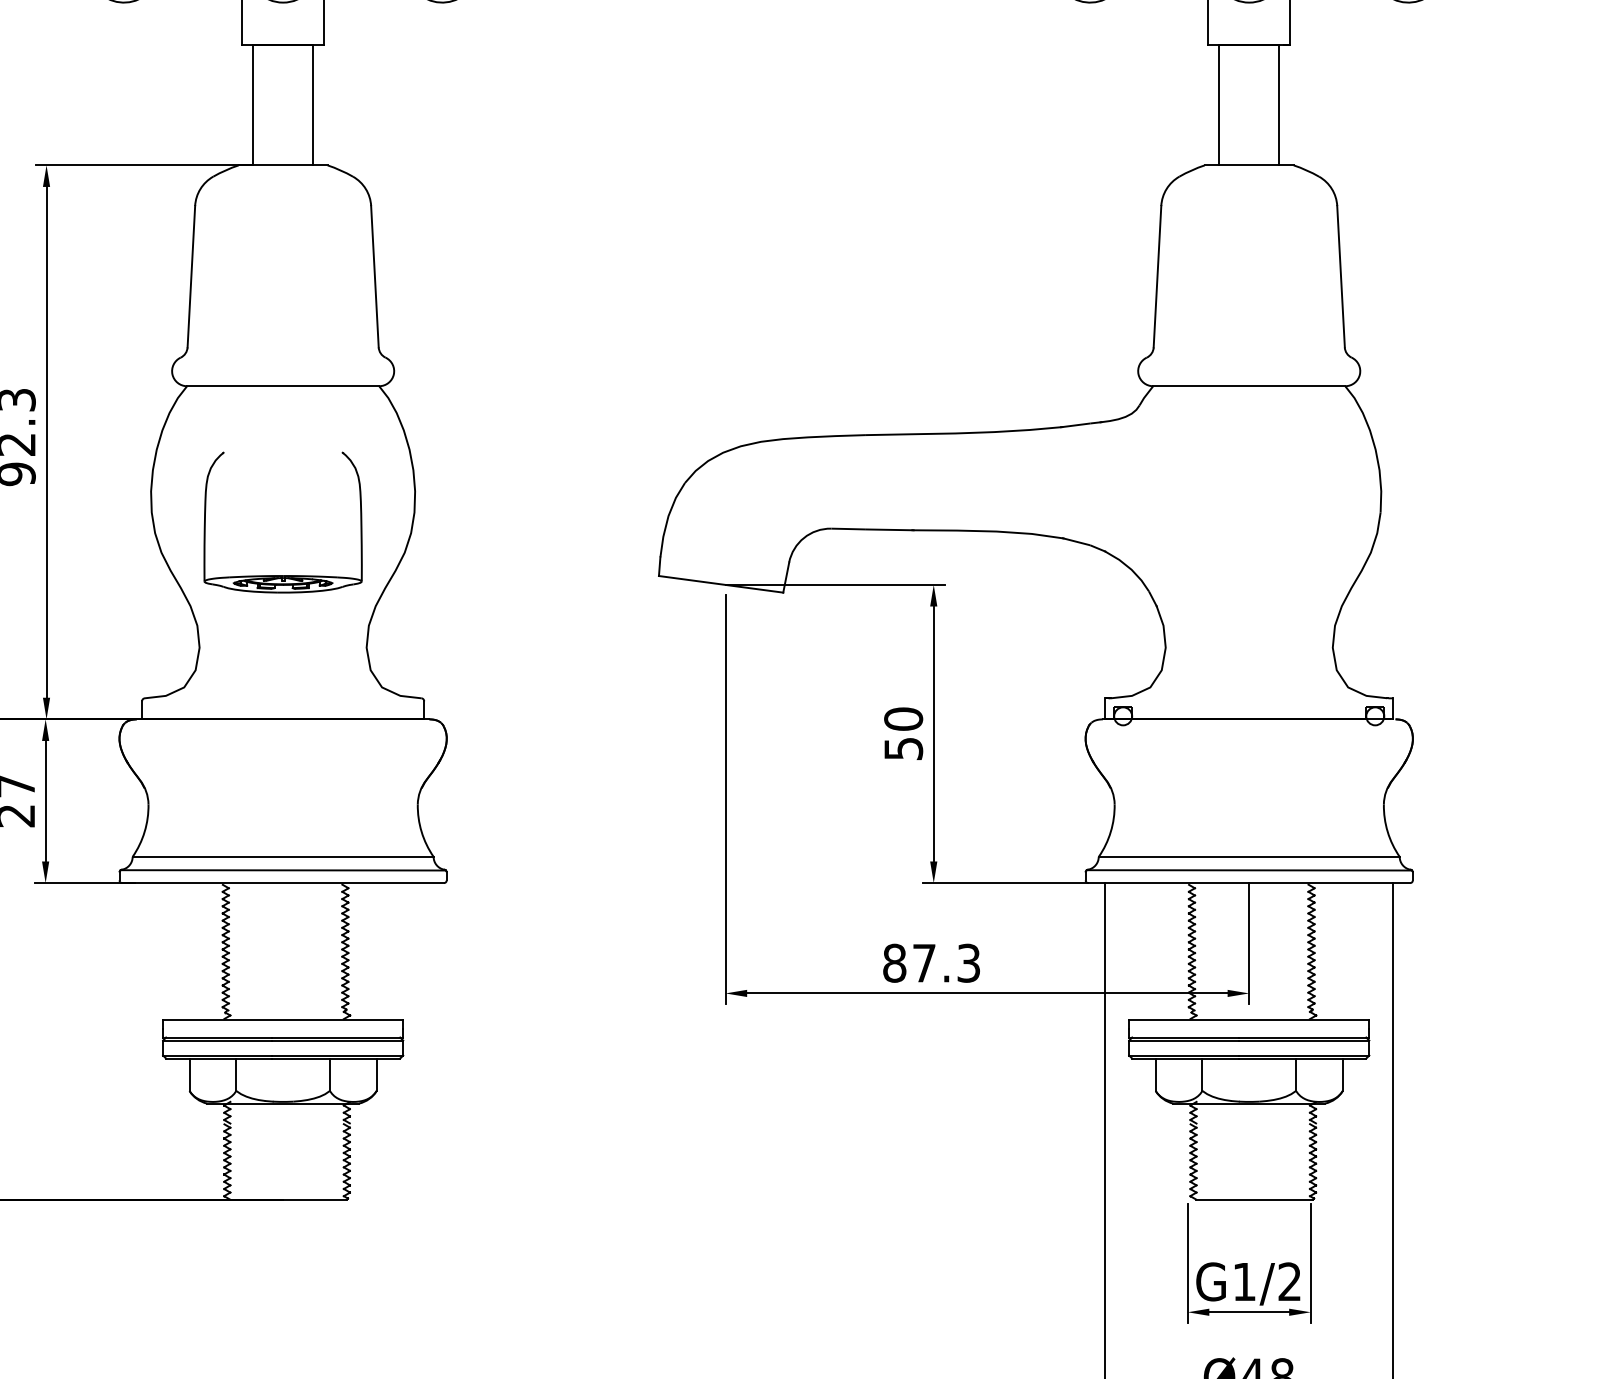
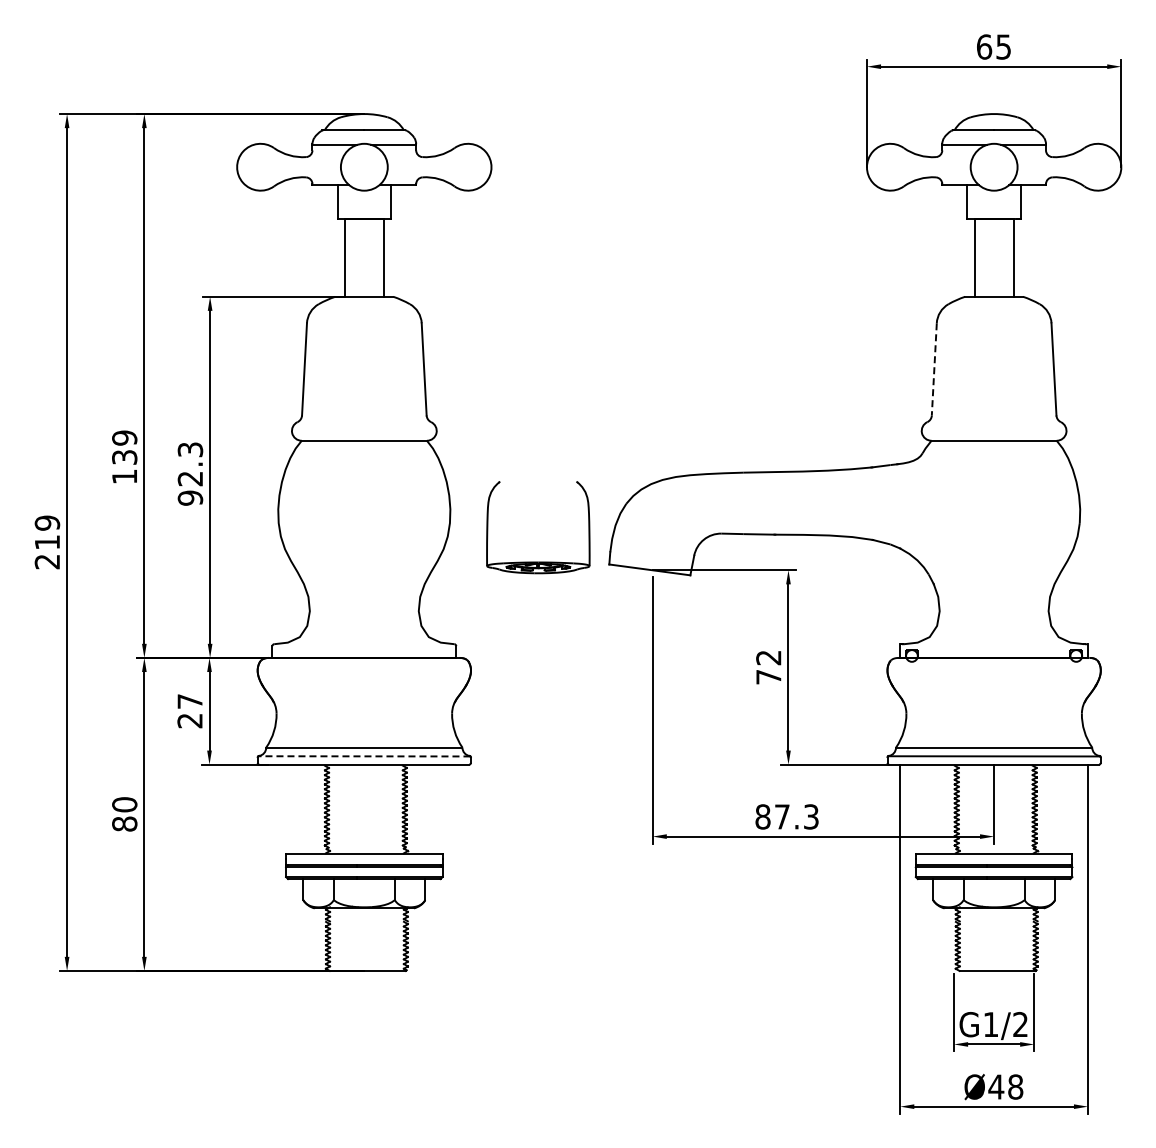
line: (1157, 276) -> (934, 369), solid -> dashed
part: (283, 574) -> (538, 561), moved
text: (903, 734) -> (768, 667), 50 -> 72
line: (283, 870) -> (364, 756), solid -> dashed

